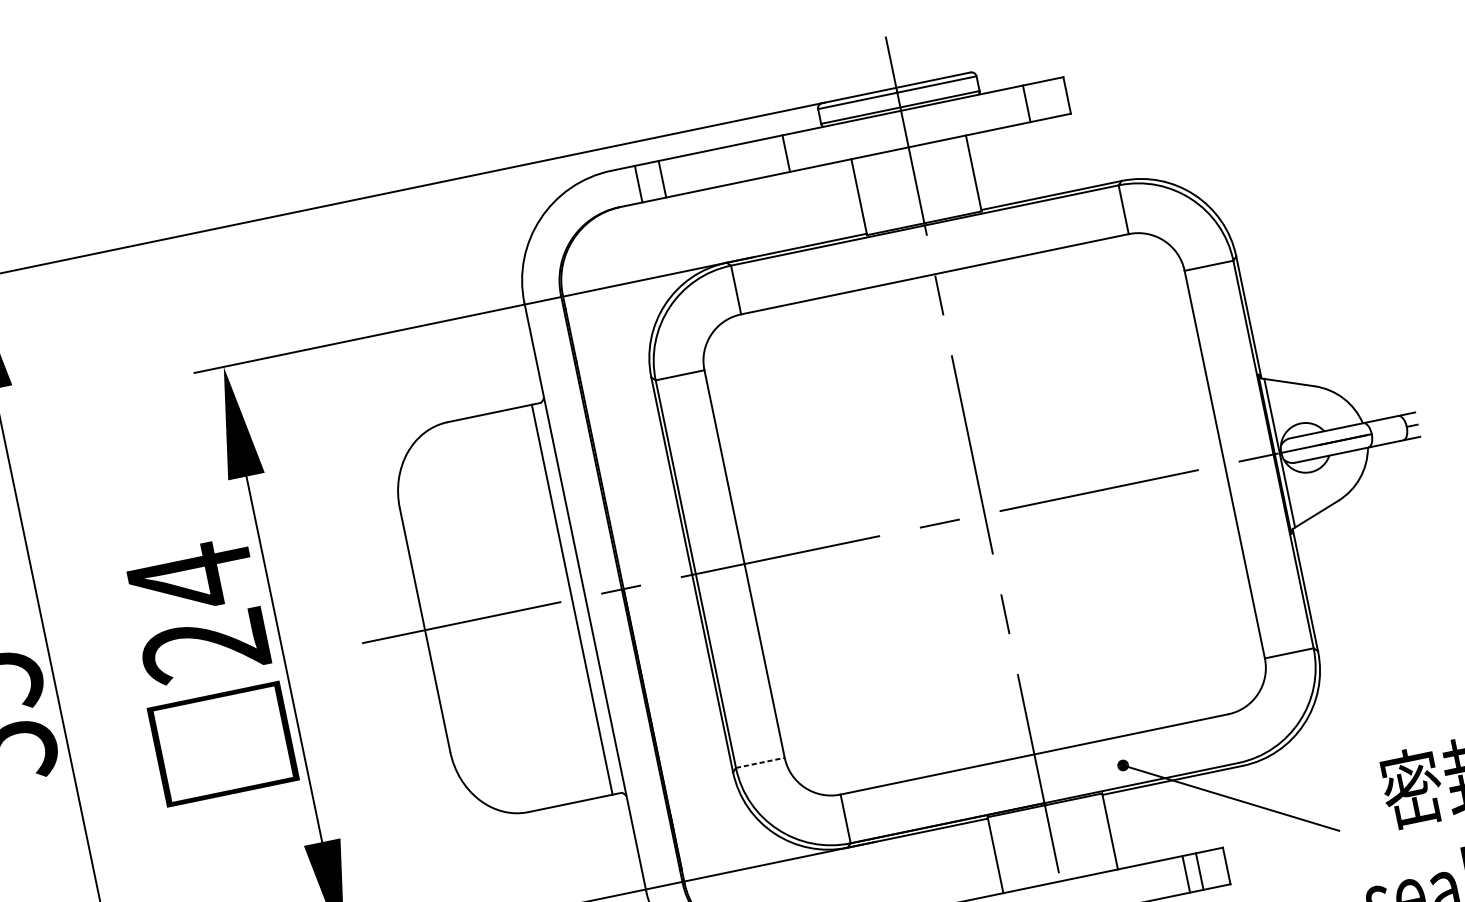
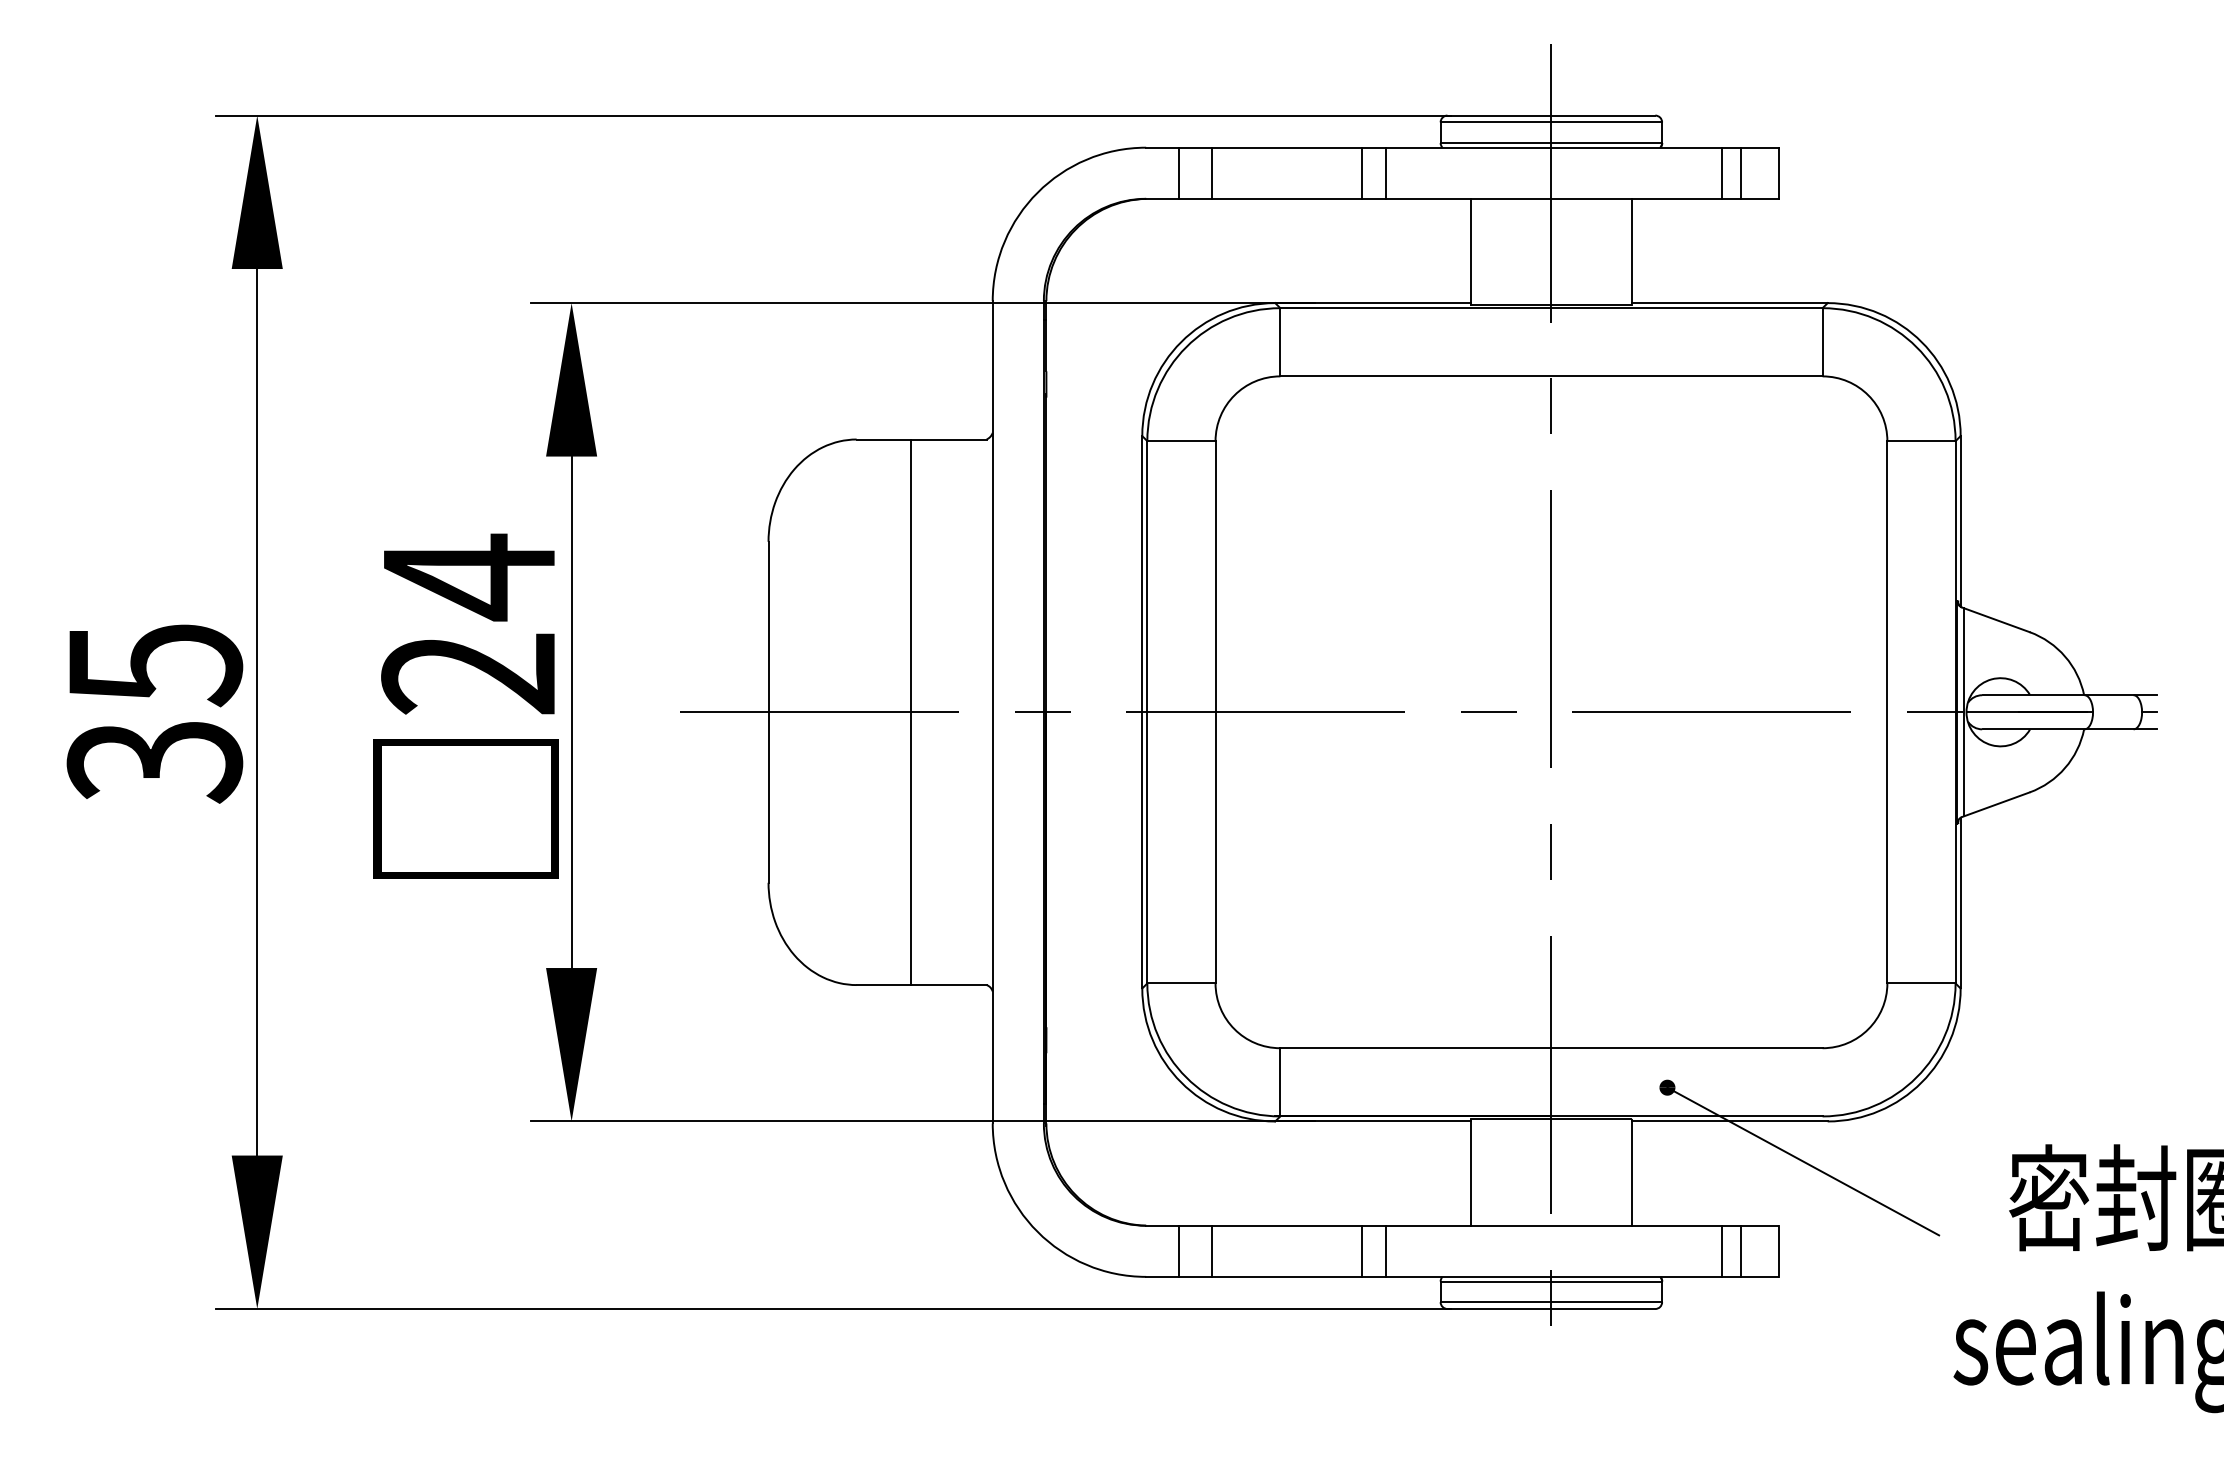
line: (1039, 100) -> (1740, 172), added
line: (769, 156) -> (1361, 172), added
line: (572, 599) -> (911, 712), moved
line: (760, 762) -> (1181, 983), dashed -> solid

